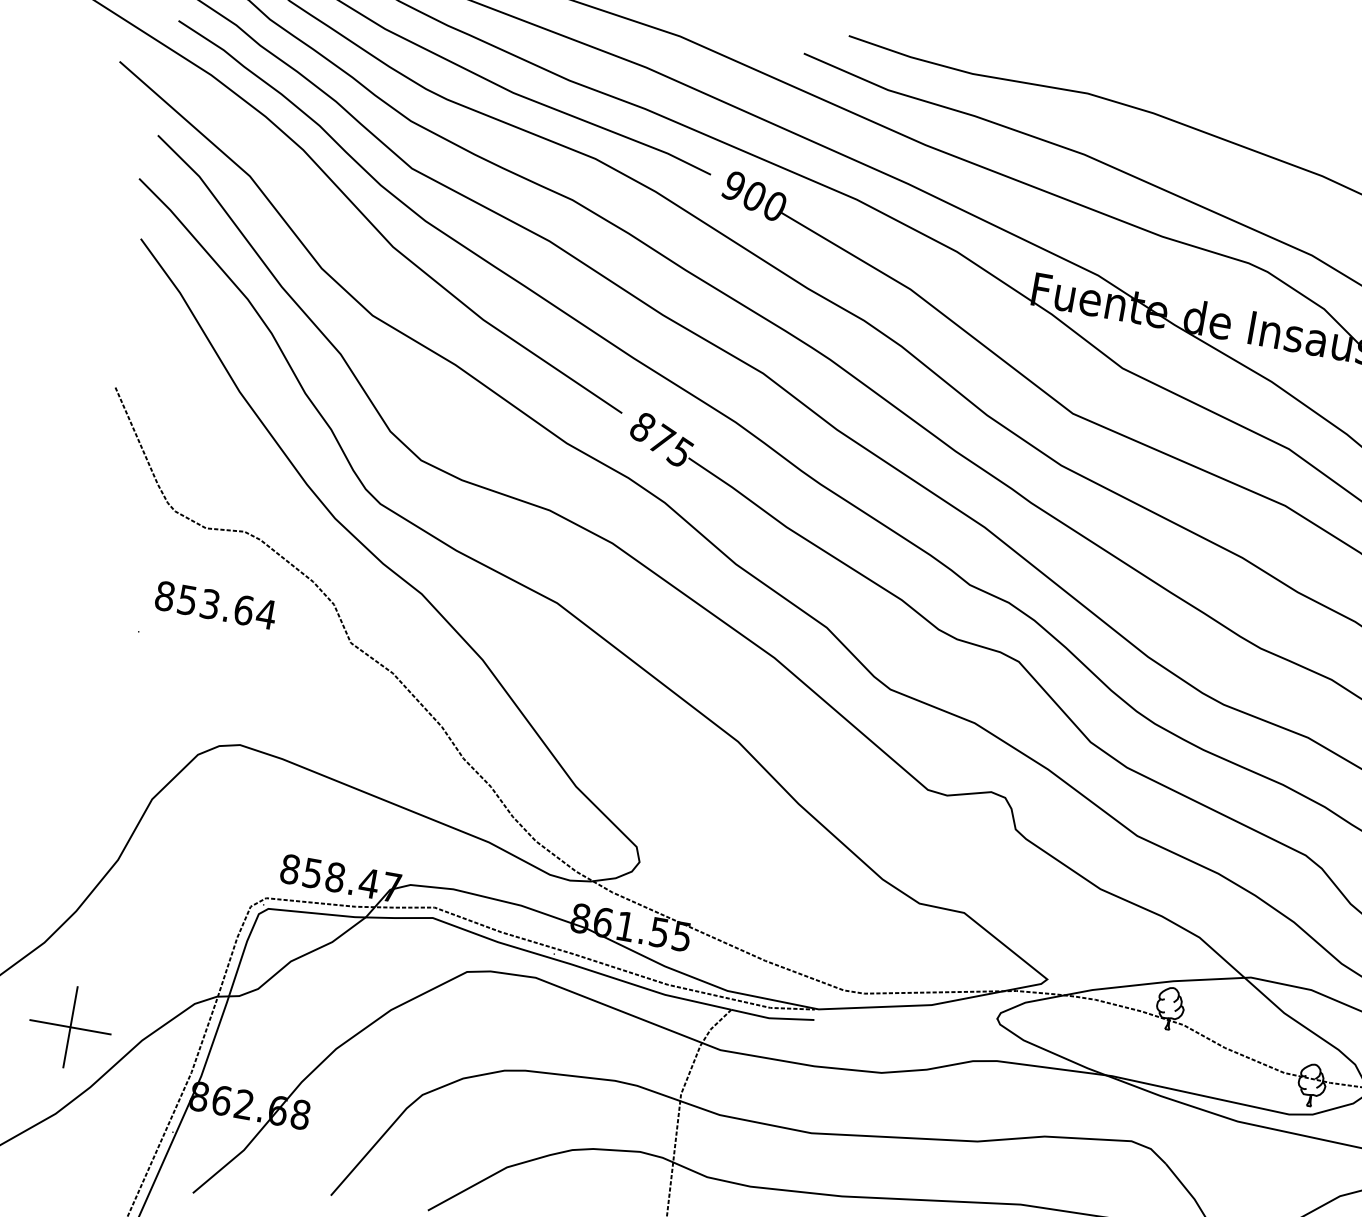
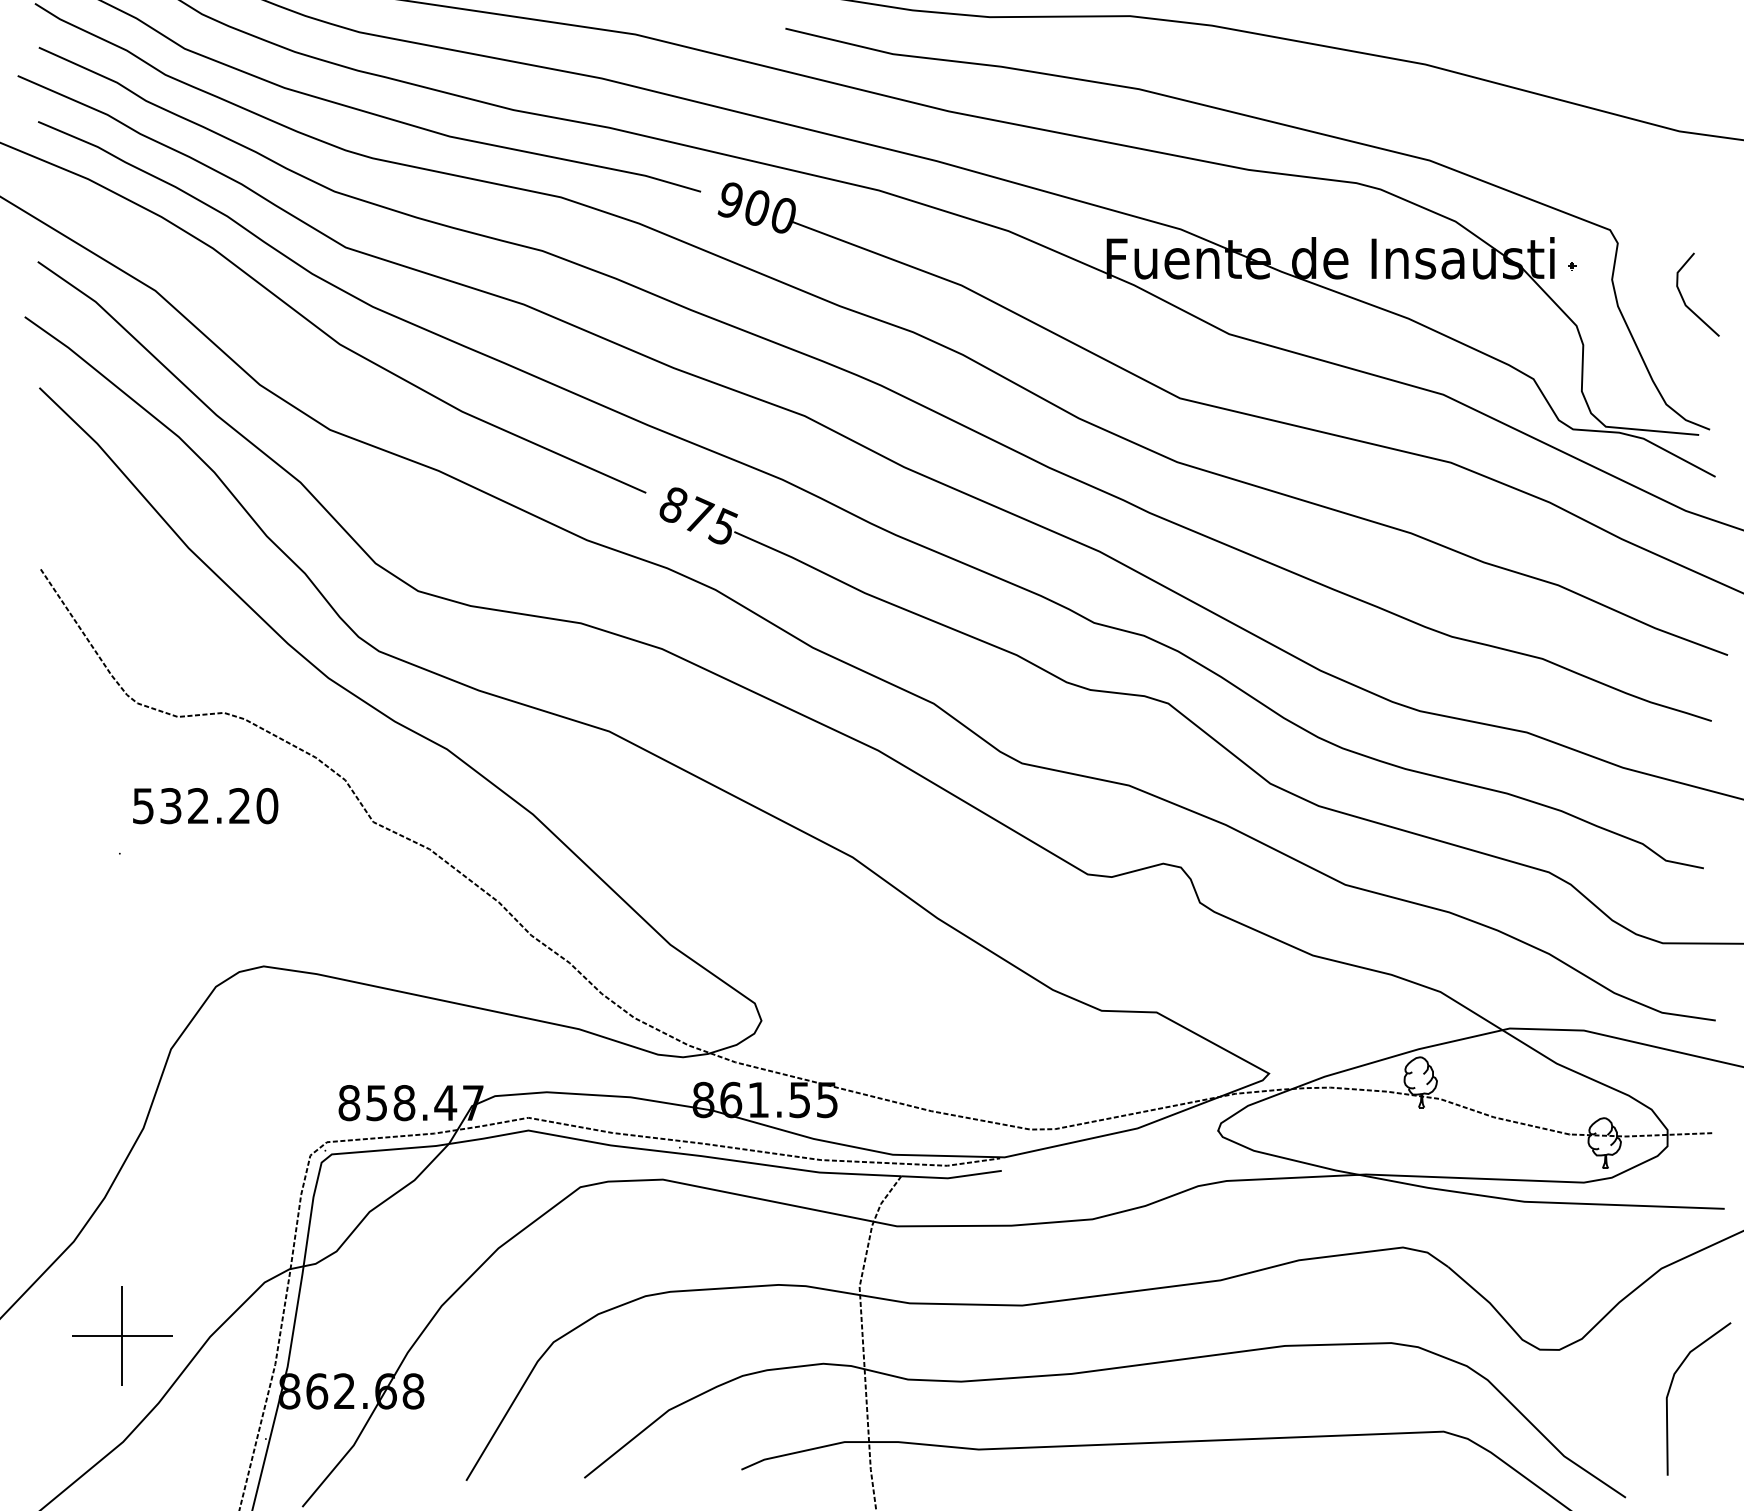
text: (215, 605) -> (205, 806), 853.64 -> 532.20

